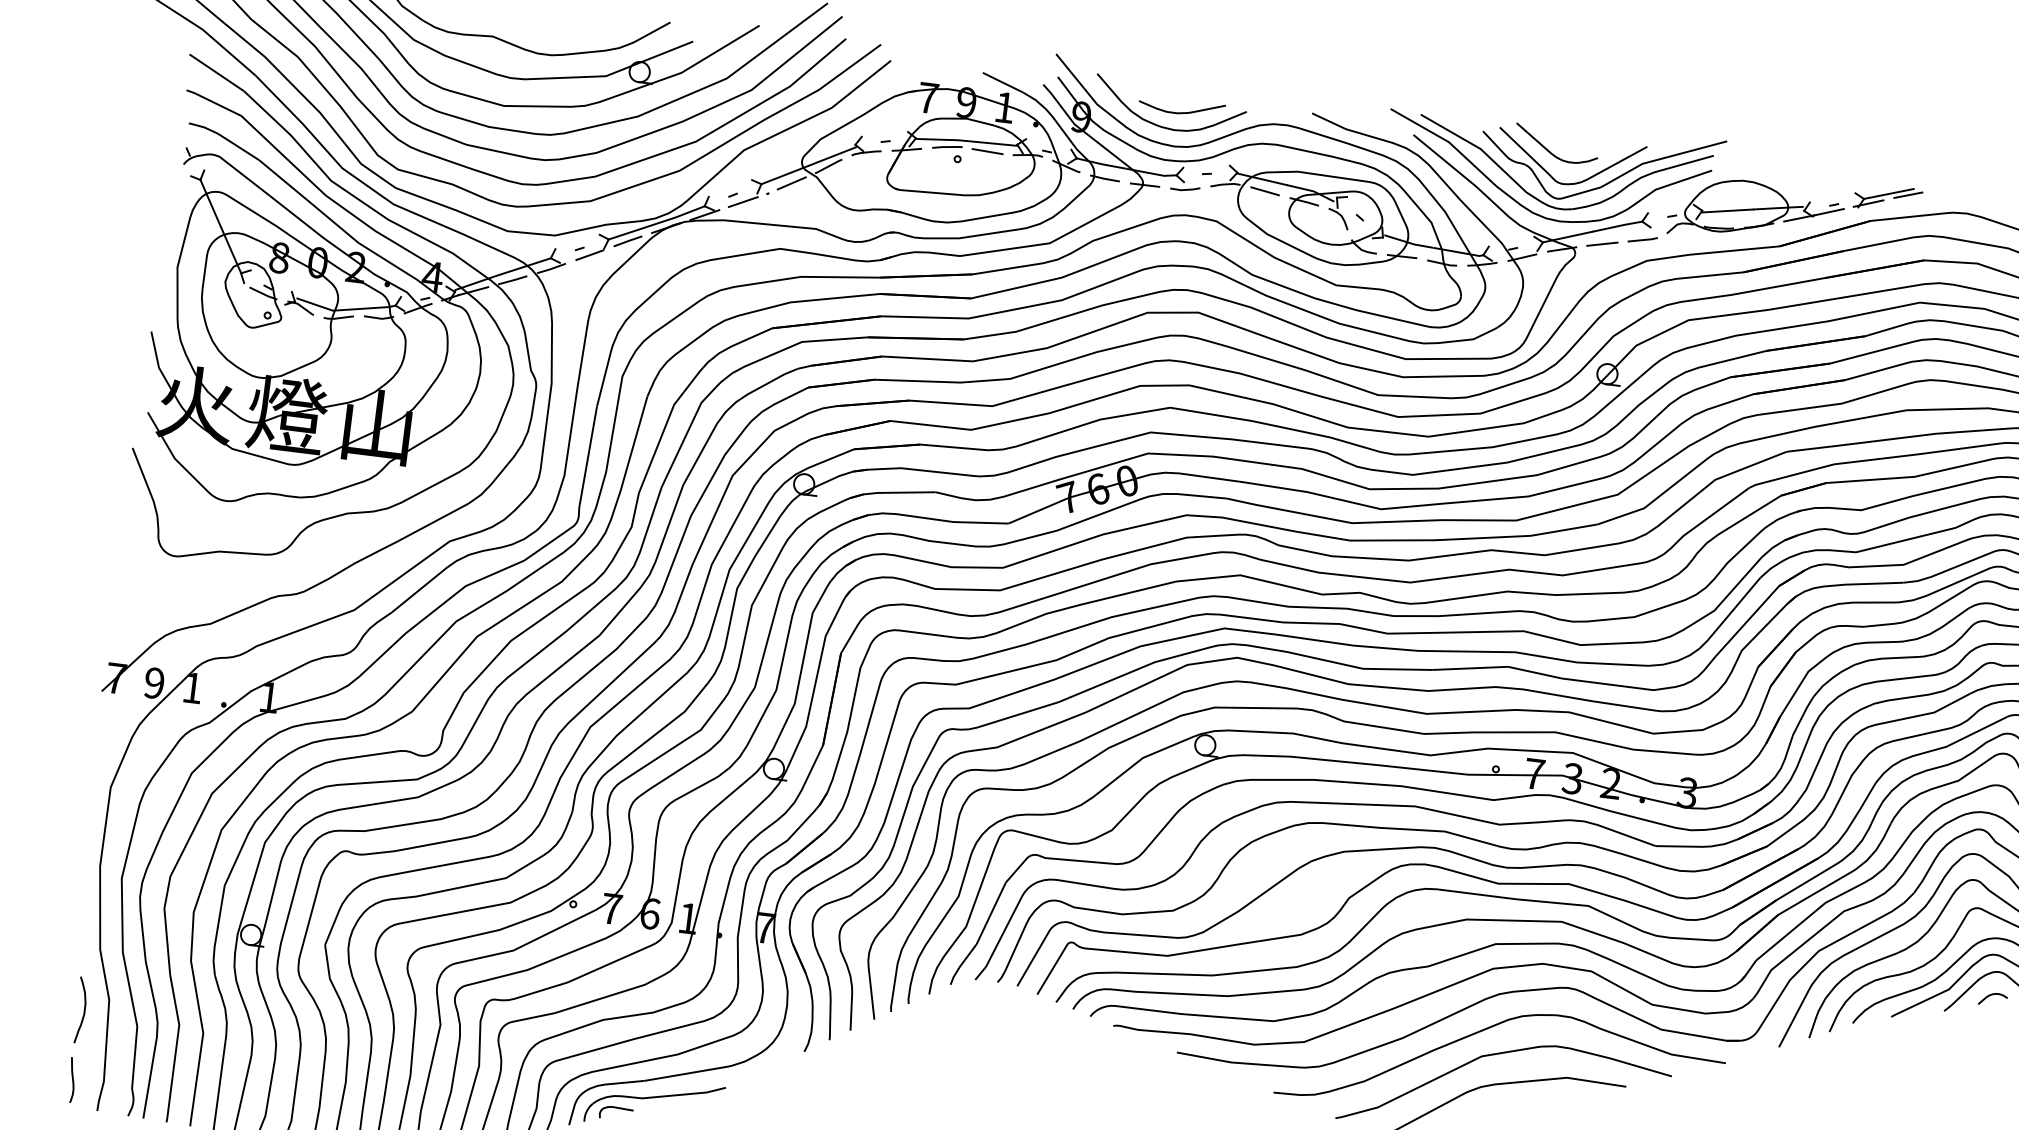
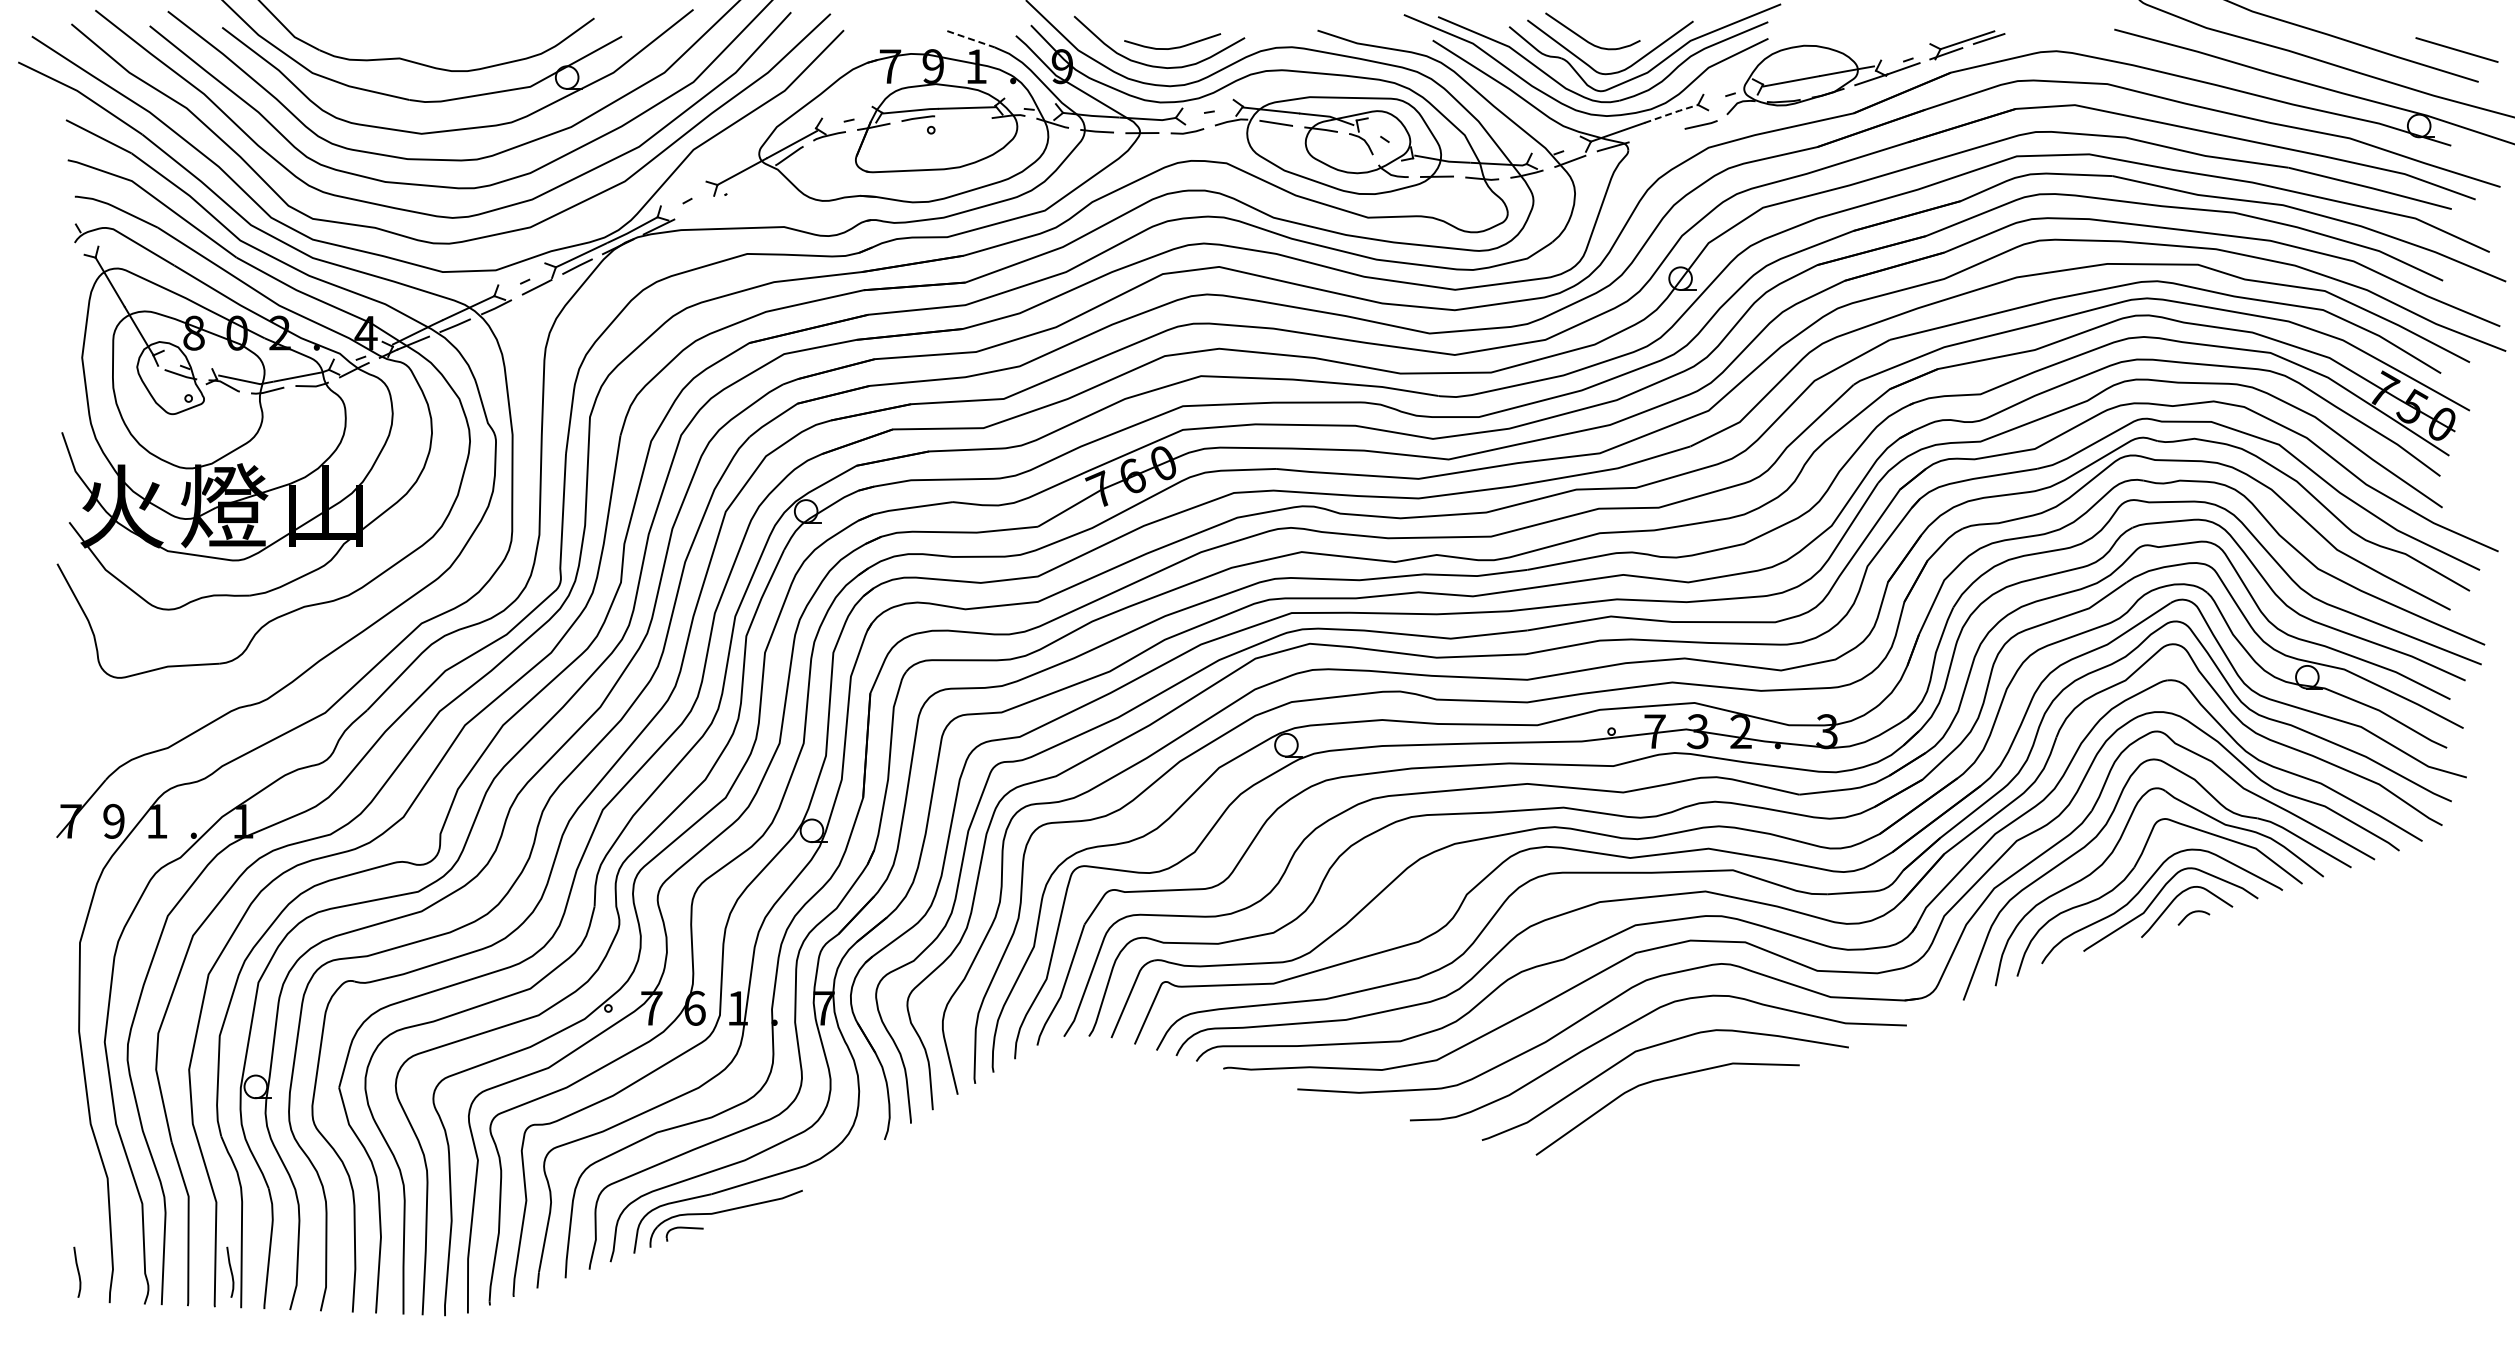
line: (1003, 82) -> (971, 39), solid -> dashed
line: (987, 151) -> (963, 117), removed
line: (791, 182) -> (750, 179), removed
line: (743, 201) -> (699, 206), removed
line: (1618, 226) -> (1672, 113), solid -> dashed
line: (1601, 244) -> (1656, 135), removed
curve: (84, 1010) -> (81, 1193), removed
curve: (208, 1096) -> (230, 1271), added

